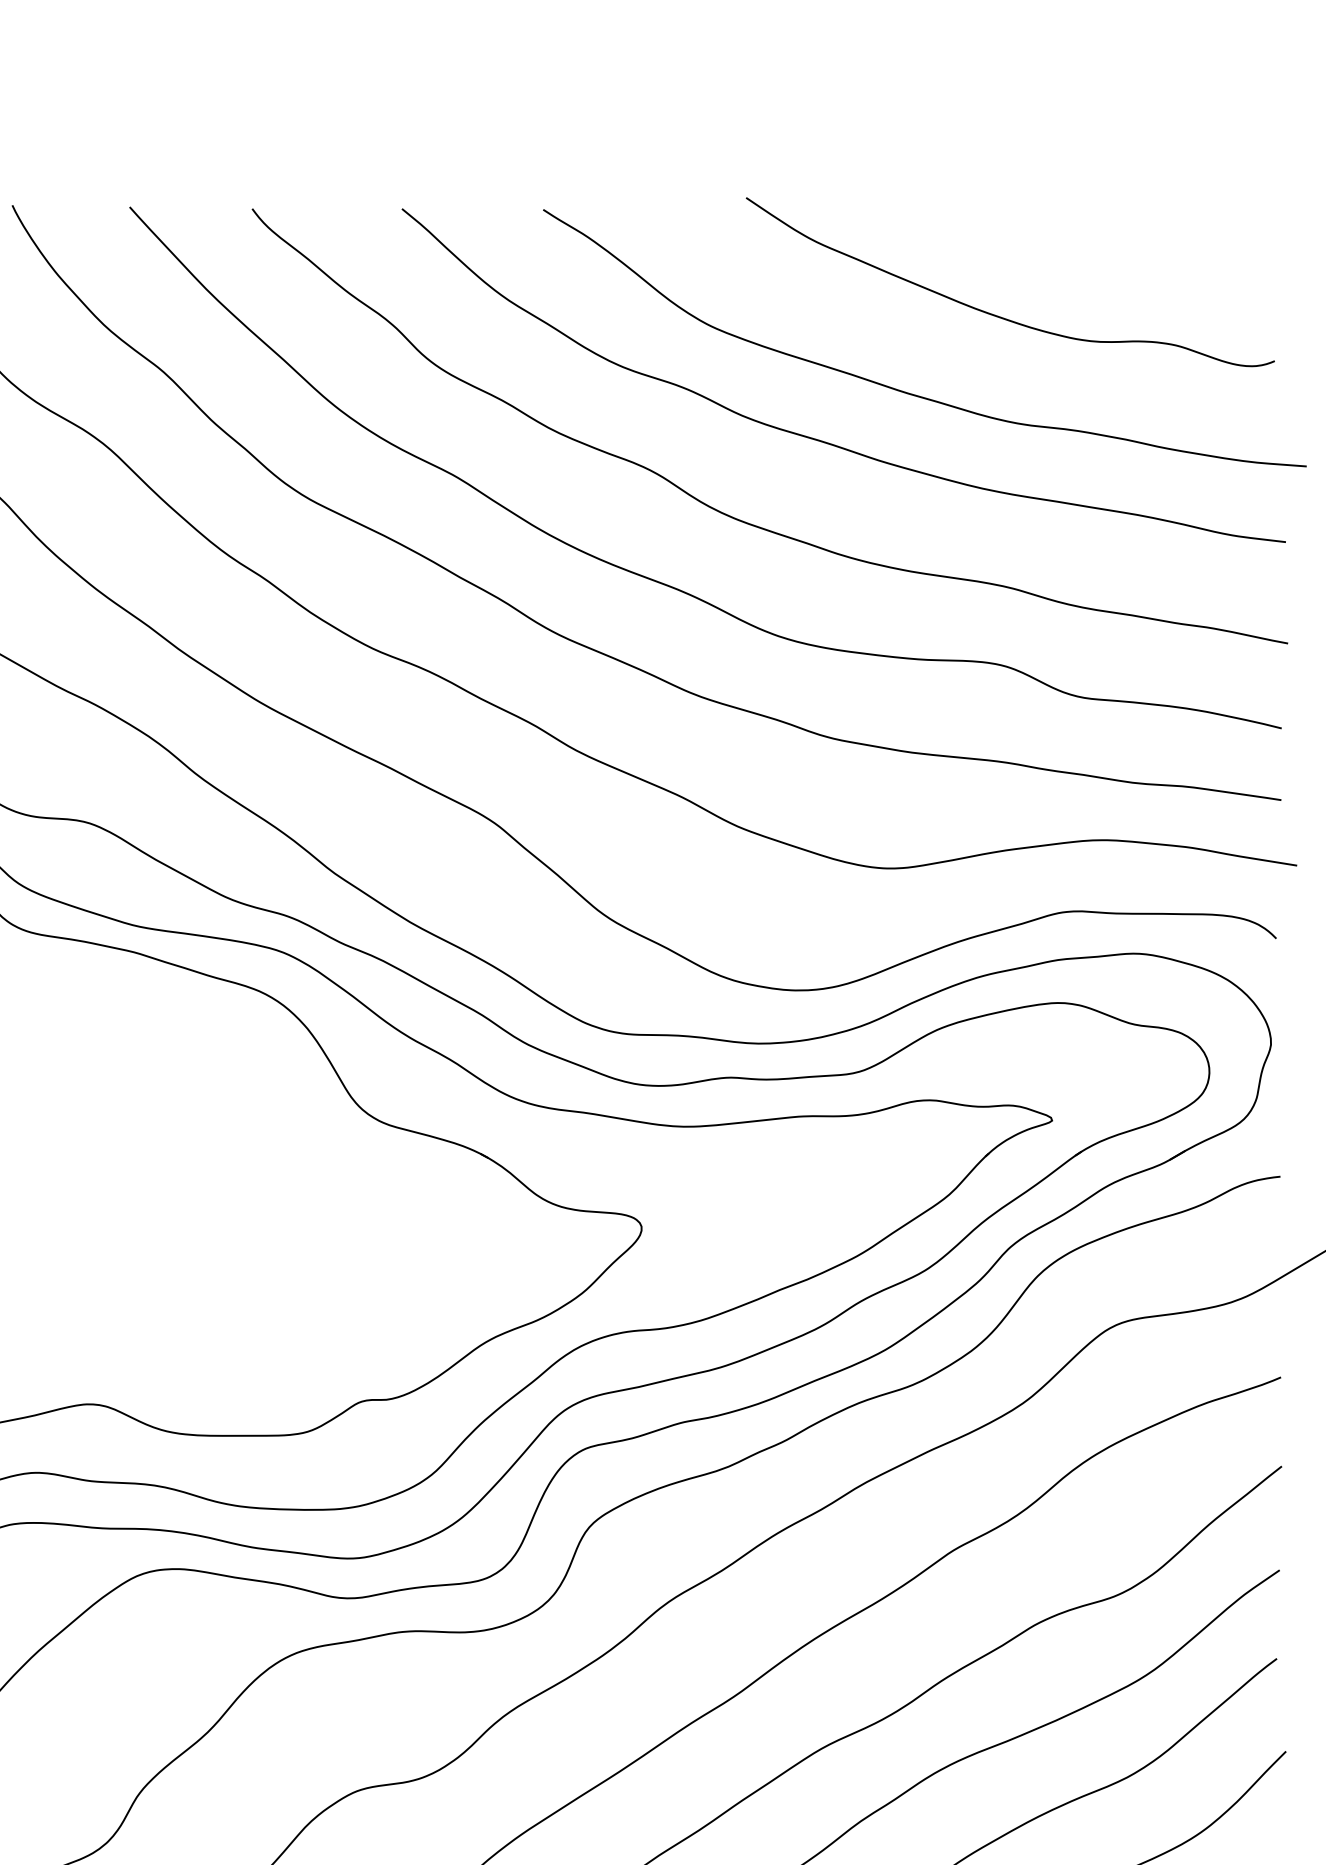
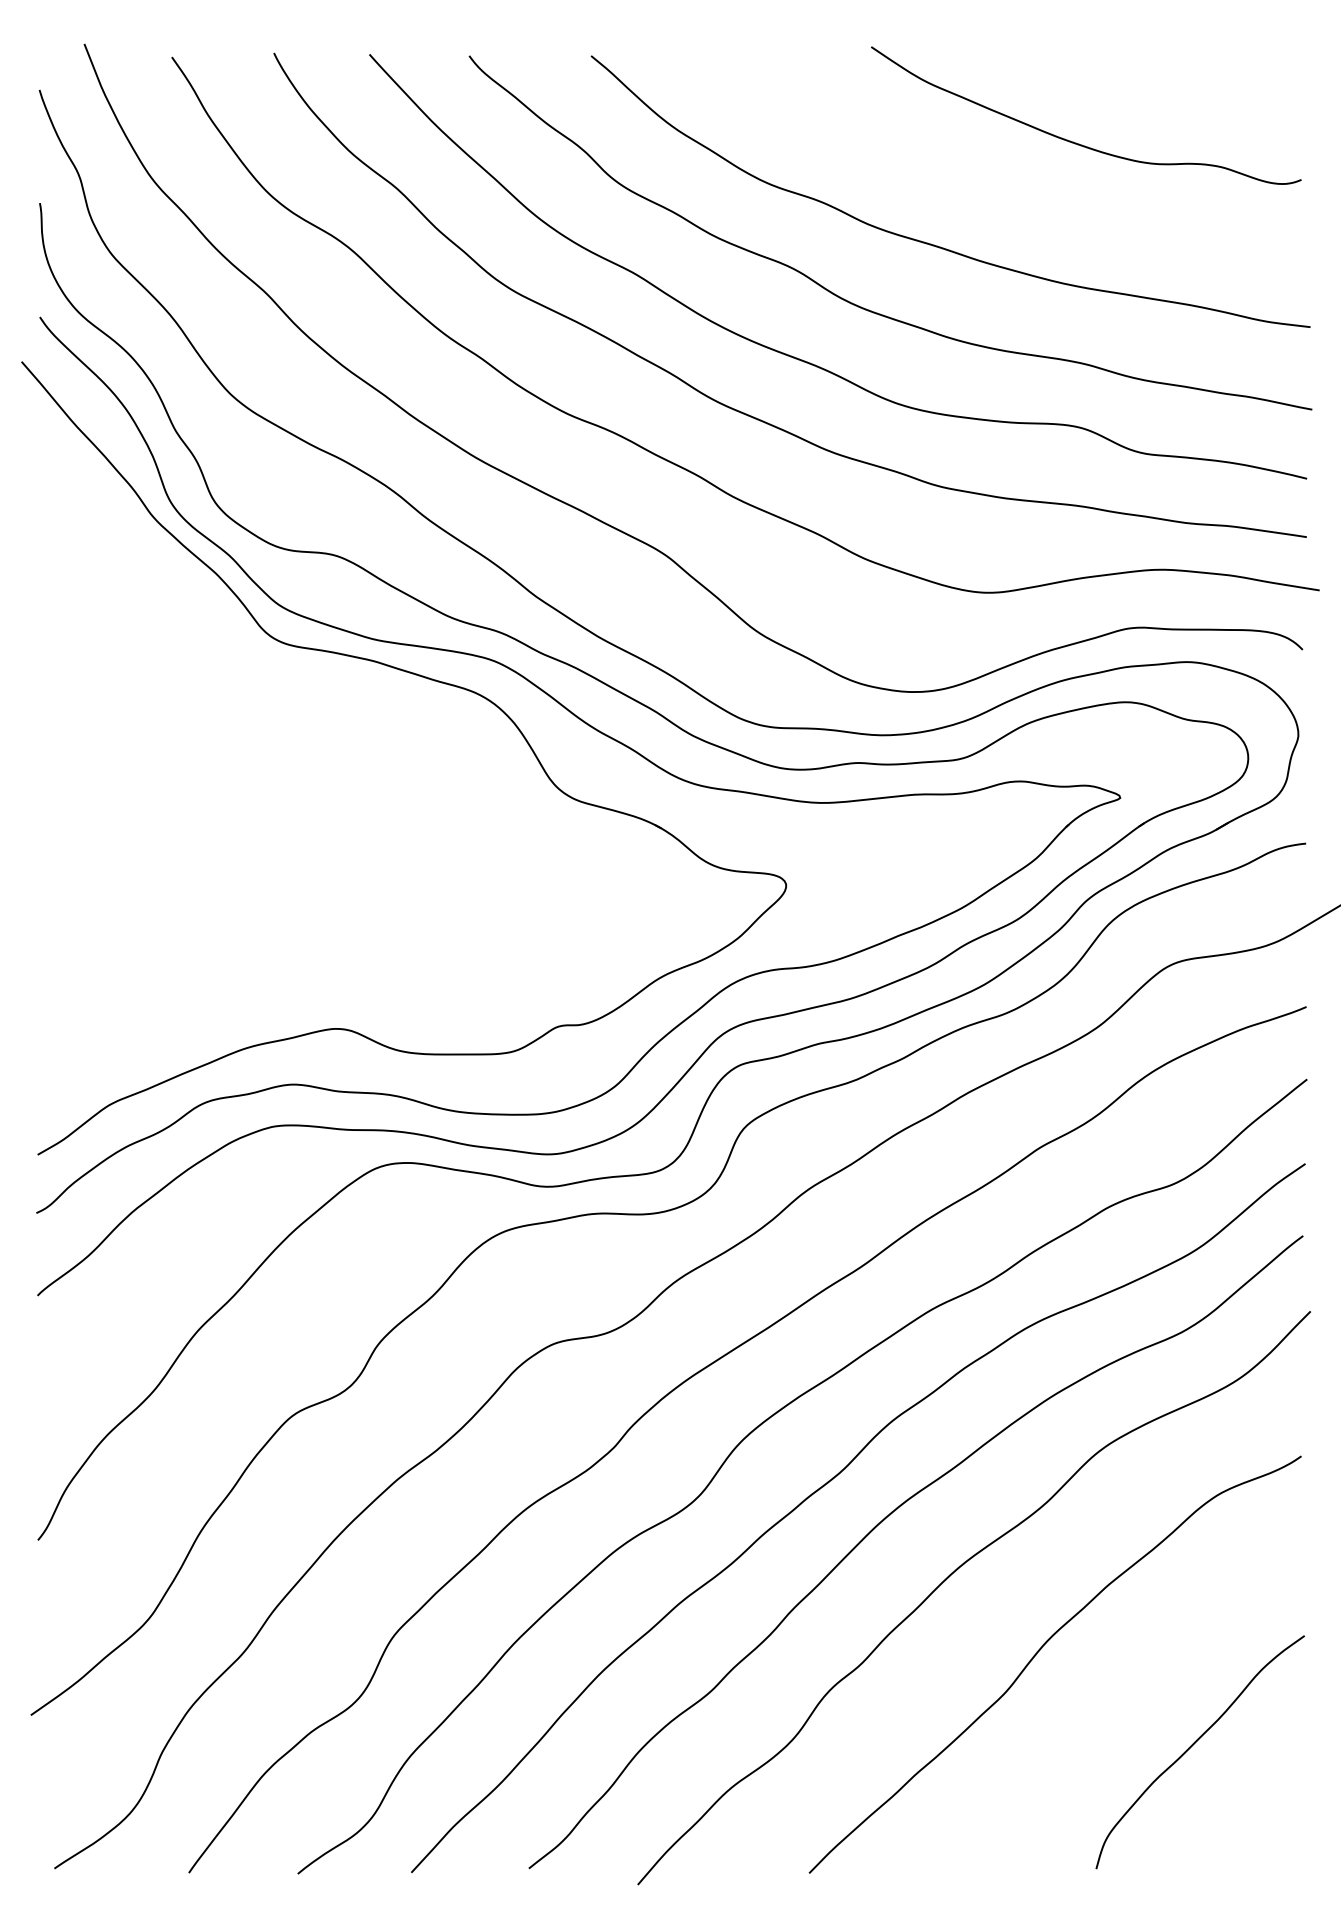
curve: (906, 391) -> (1001, 204), removed

